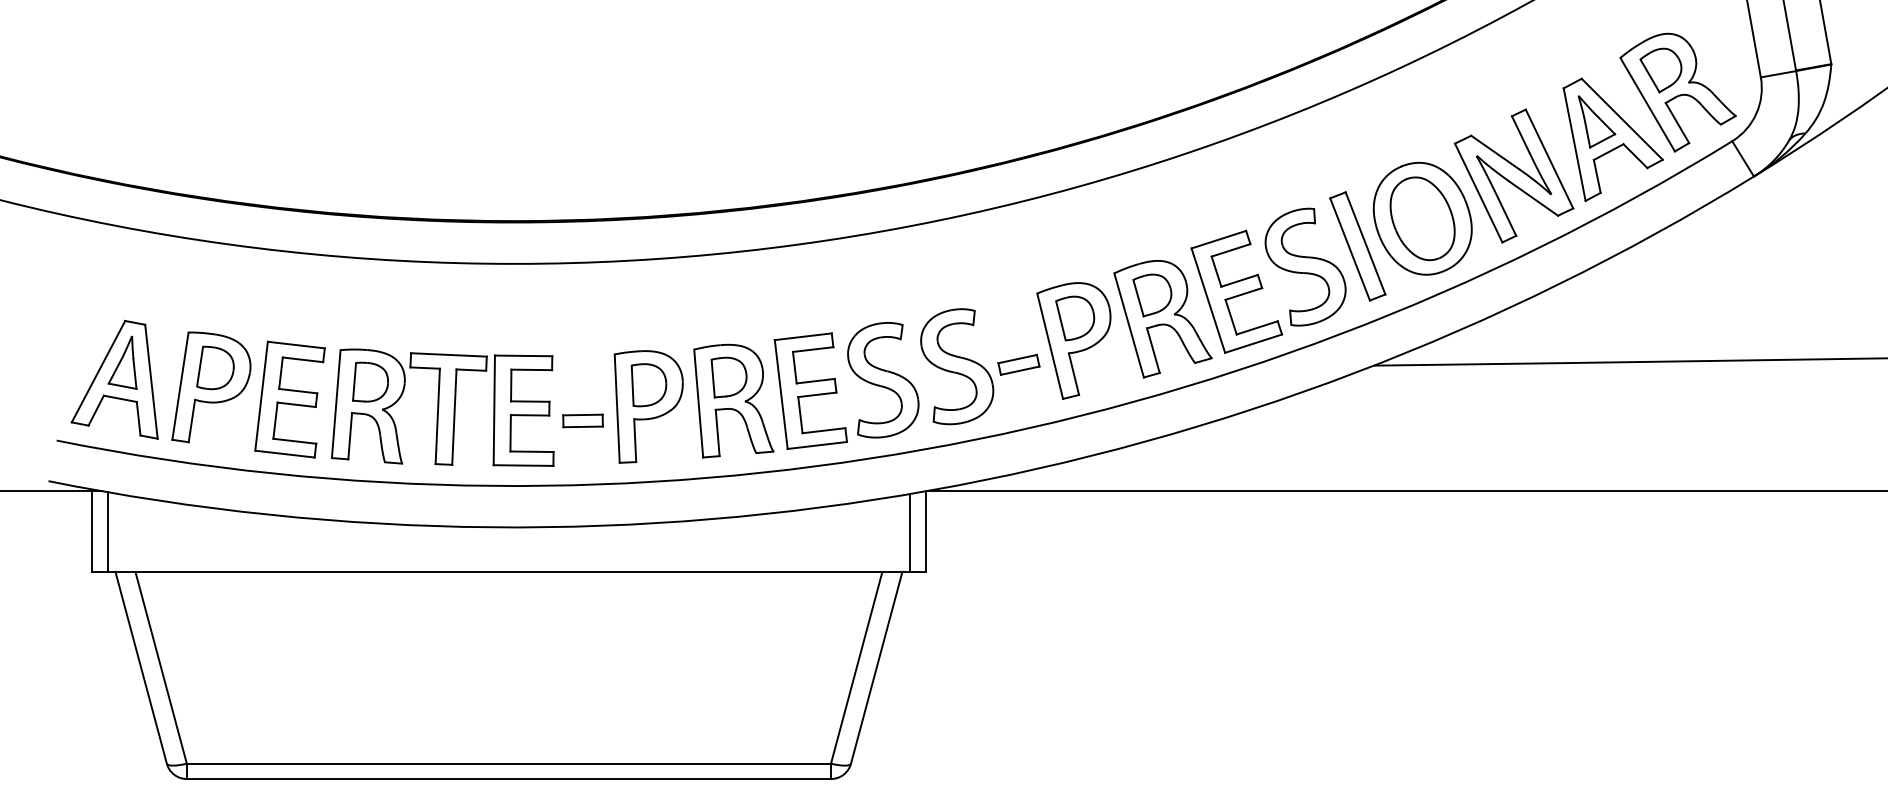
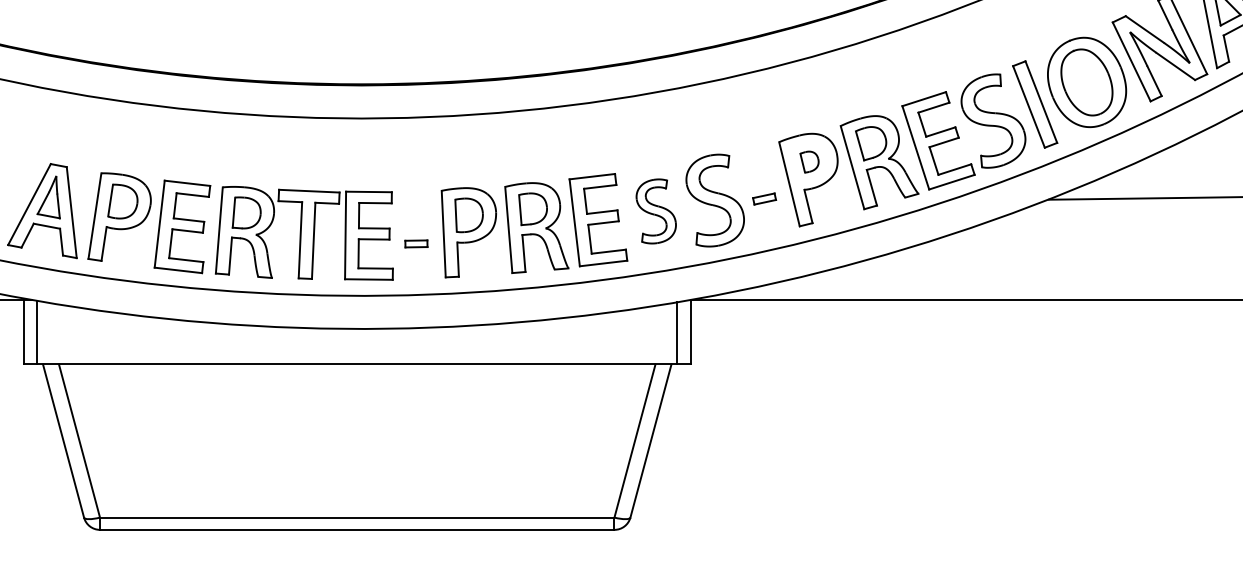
part: (1075, 318) -> (809, 162), size x0.6
part: (1018, 364) -> (764, 198), size x0.7
part: (883, 380) -> (656, 211), size x0.7
part: (582, 420) -> (416, 243), size x0.7

